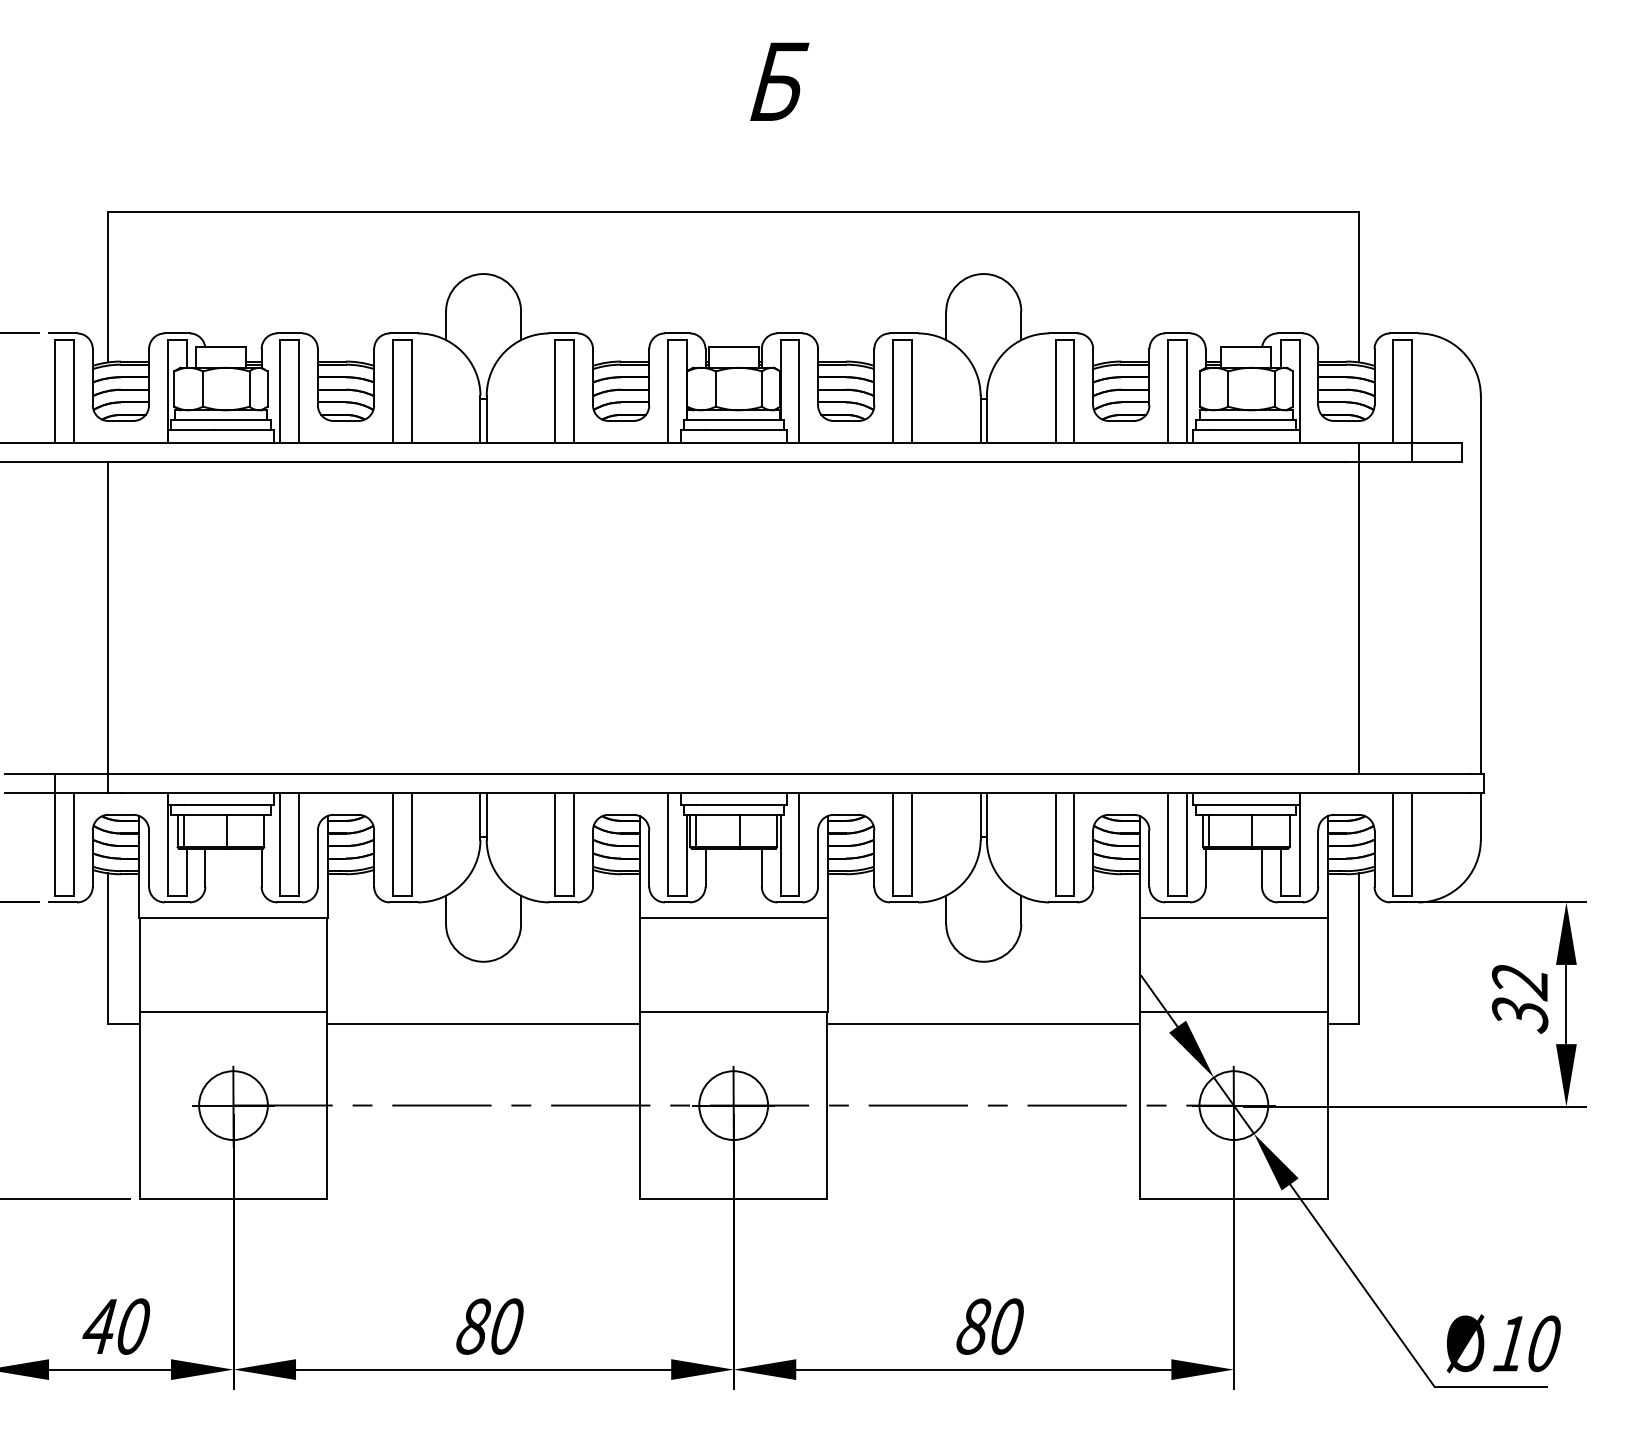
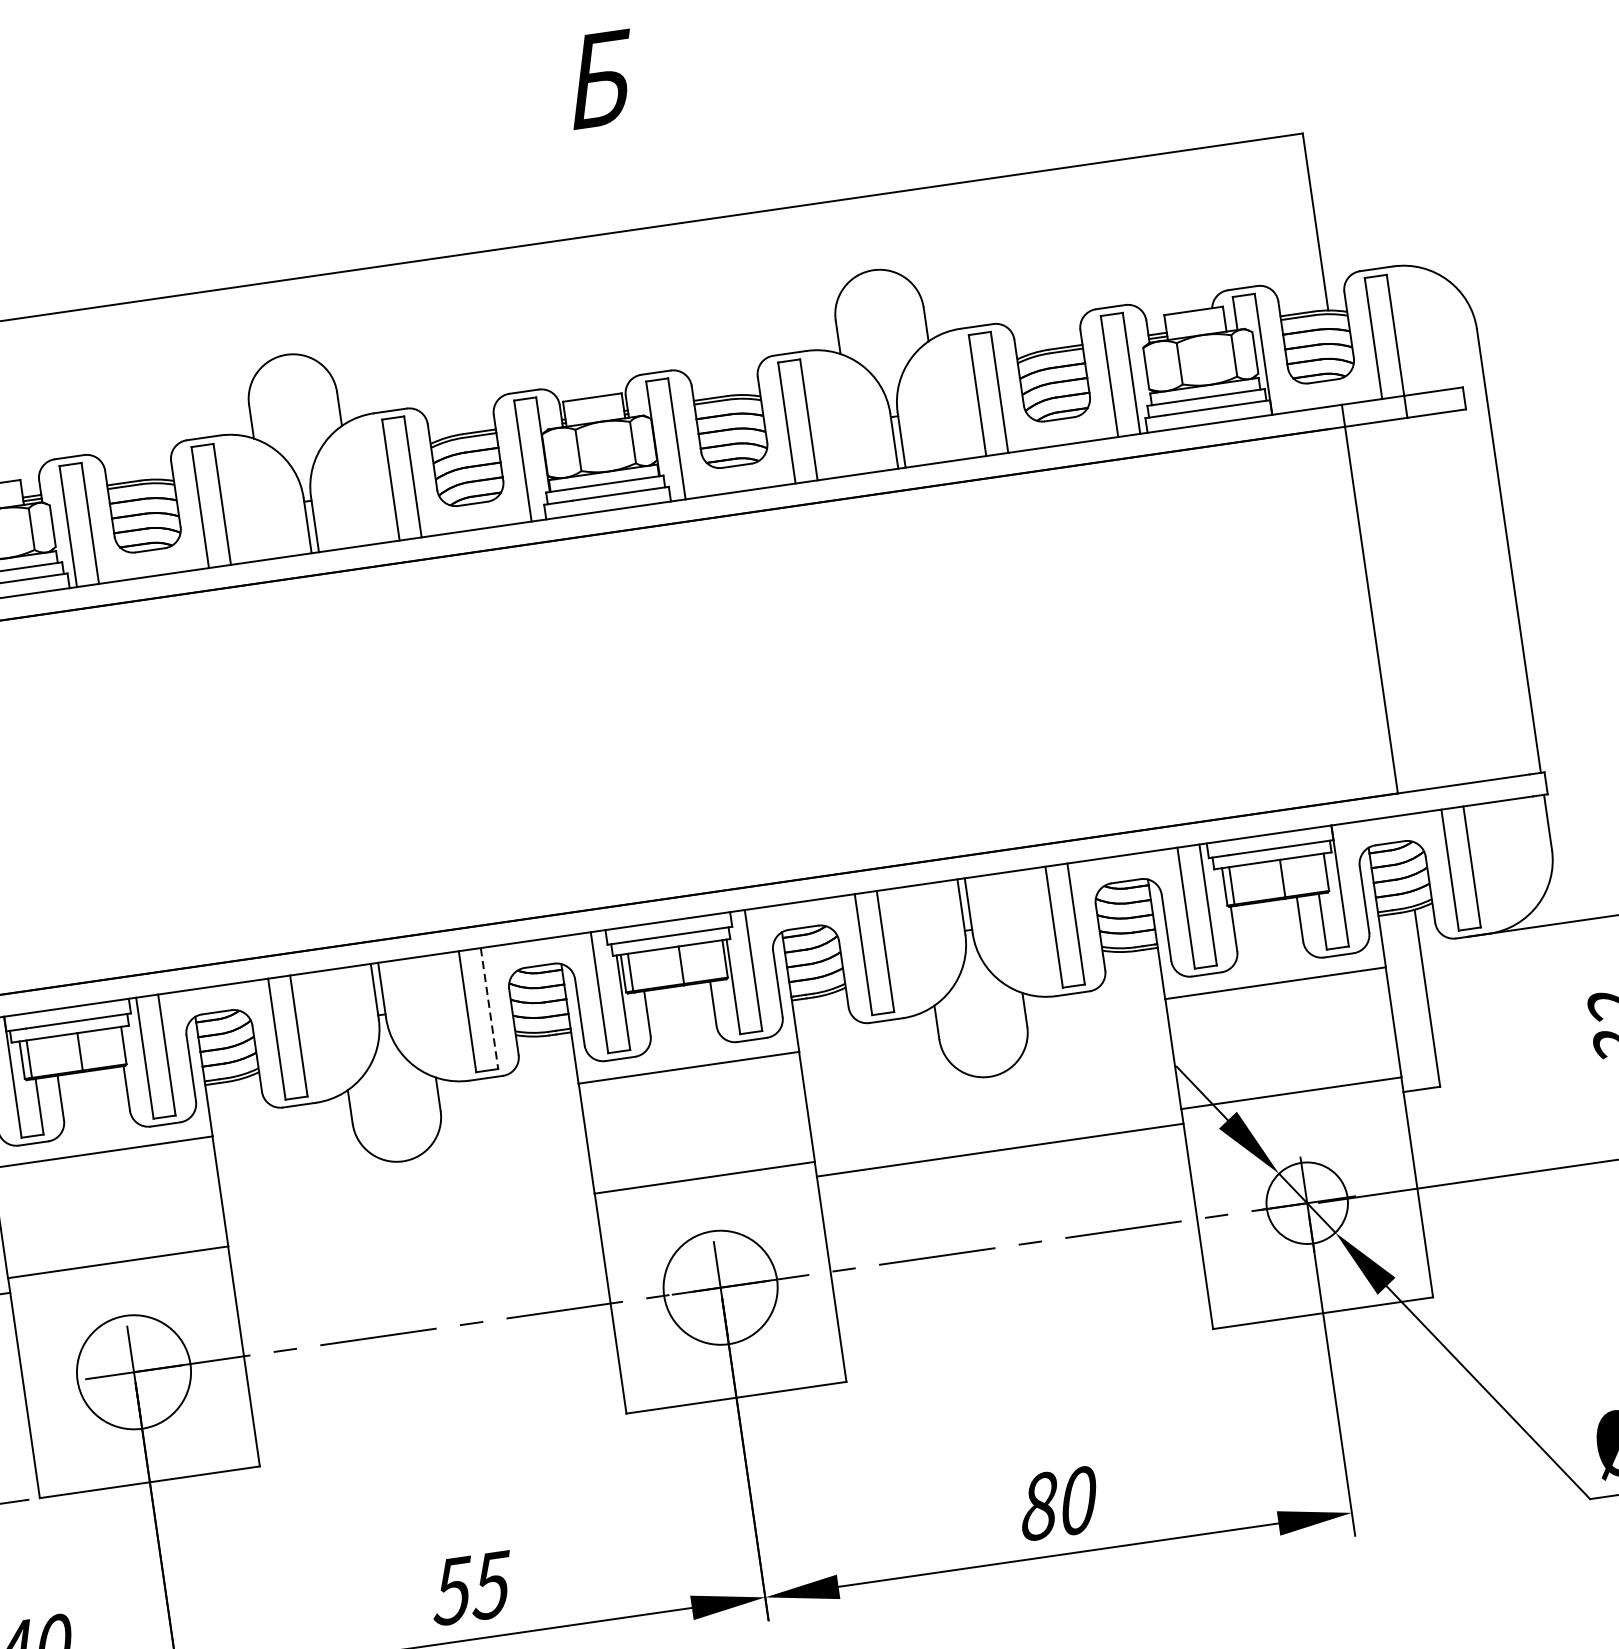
line: (574, 844) -> (489, 1008), solid -> dashed
line: (483, 1024) -> (413, 1234), removed
circle: (233, 1105) -> (134, 1372), size x1.4
circle: (733, 1105) -> (720, 1287), size x1.4
text: (489, 1326) -> (471, 1588), 80 -> 55

